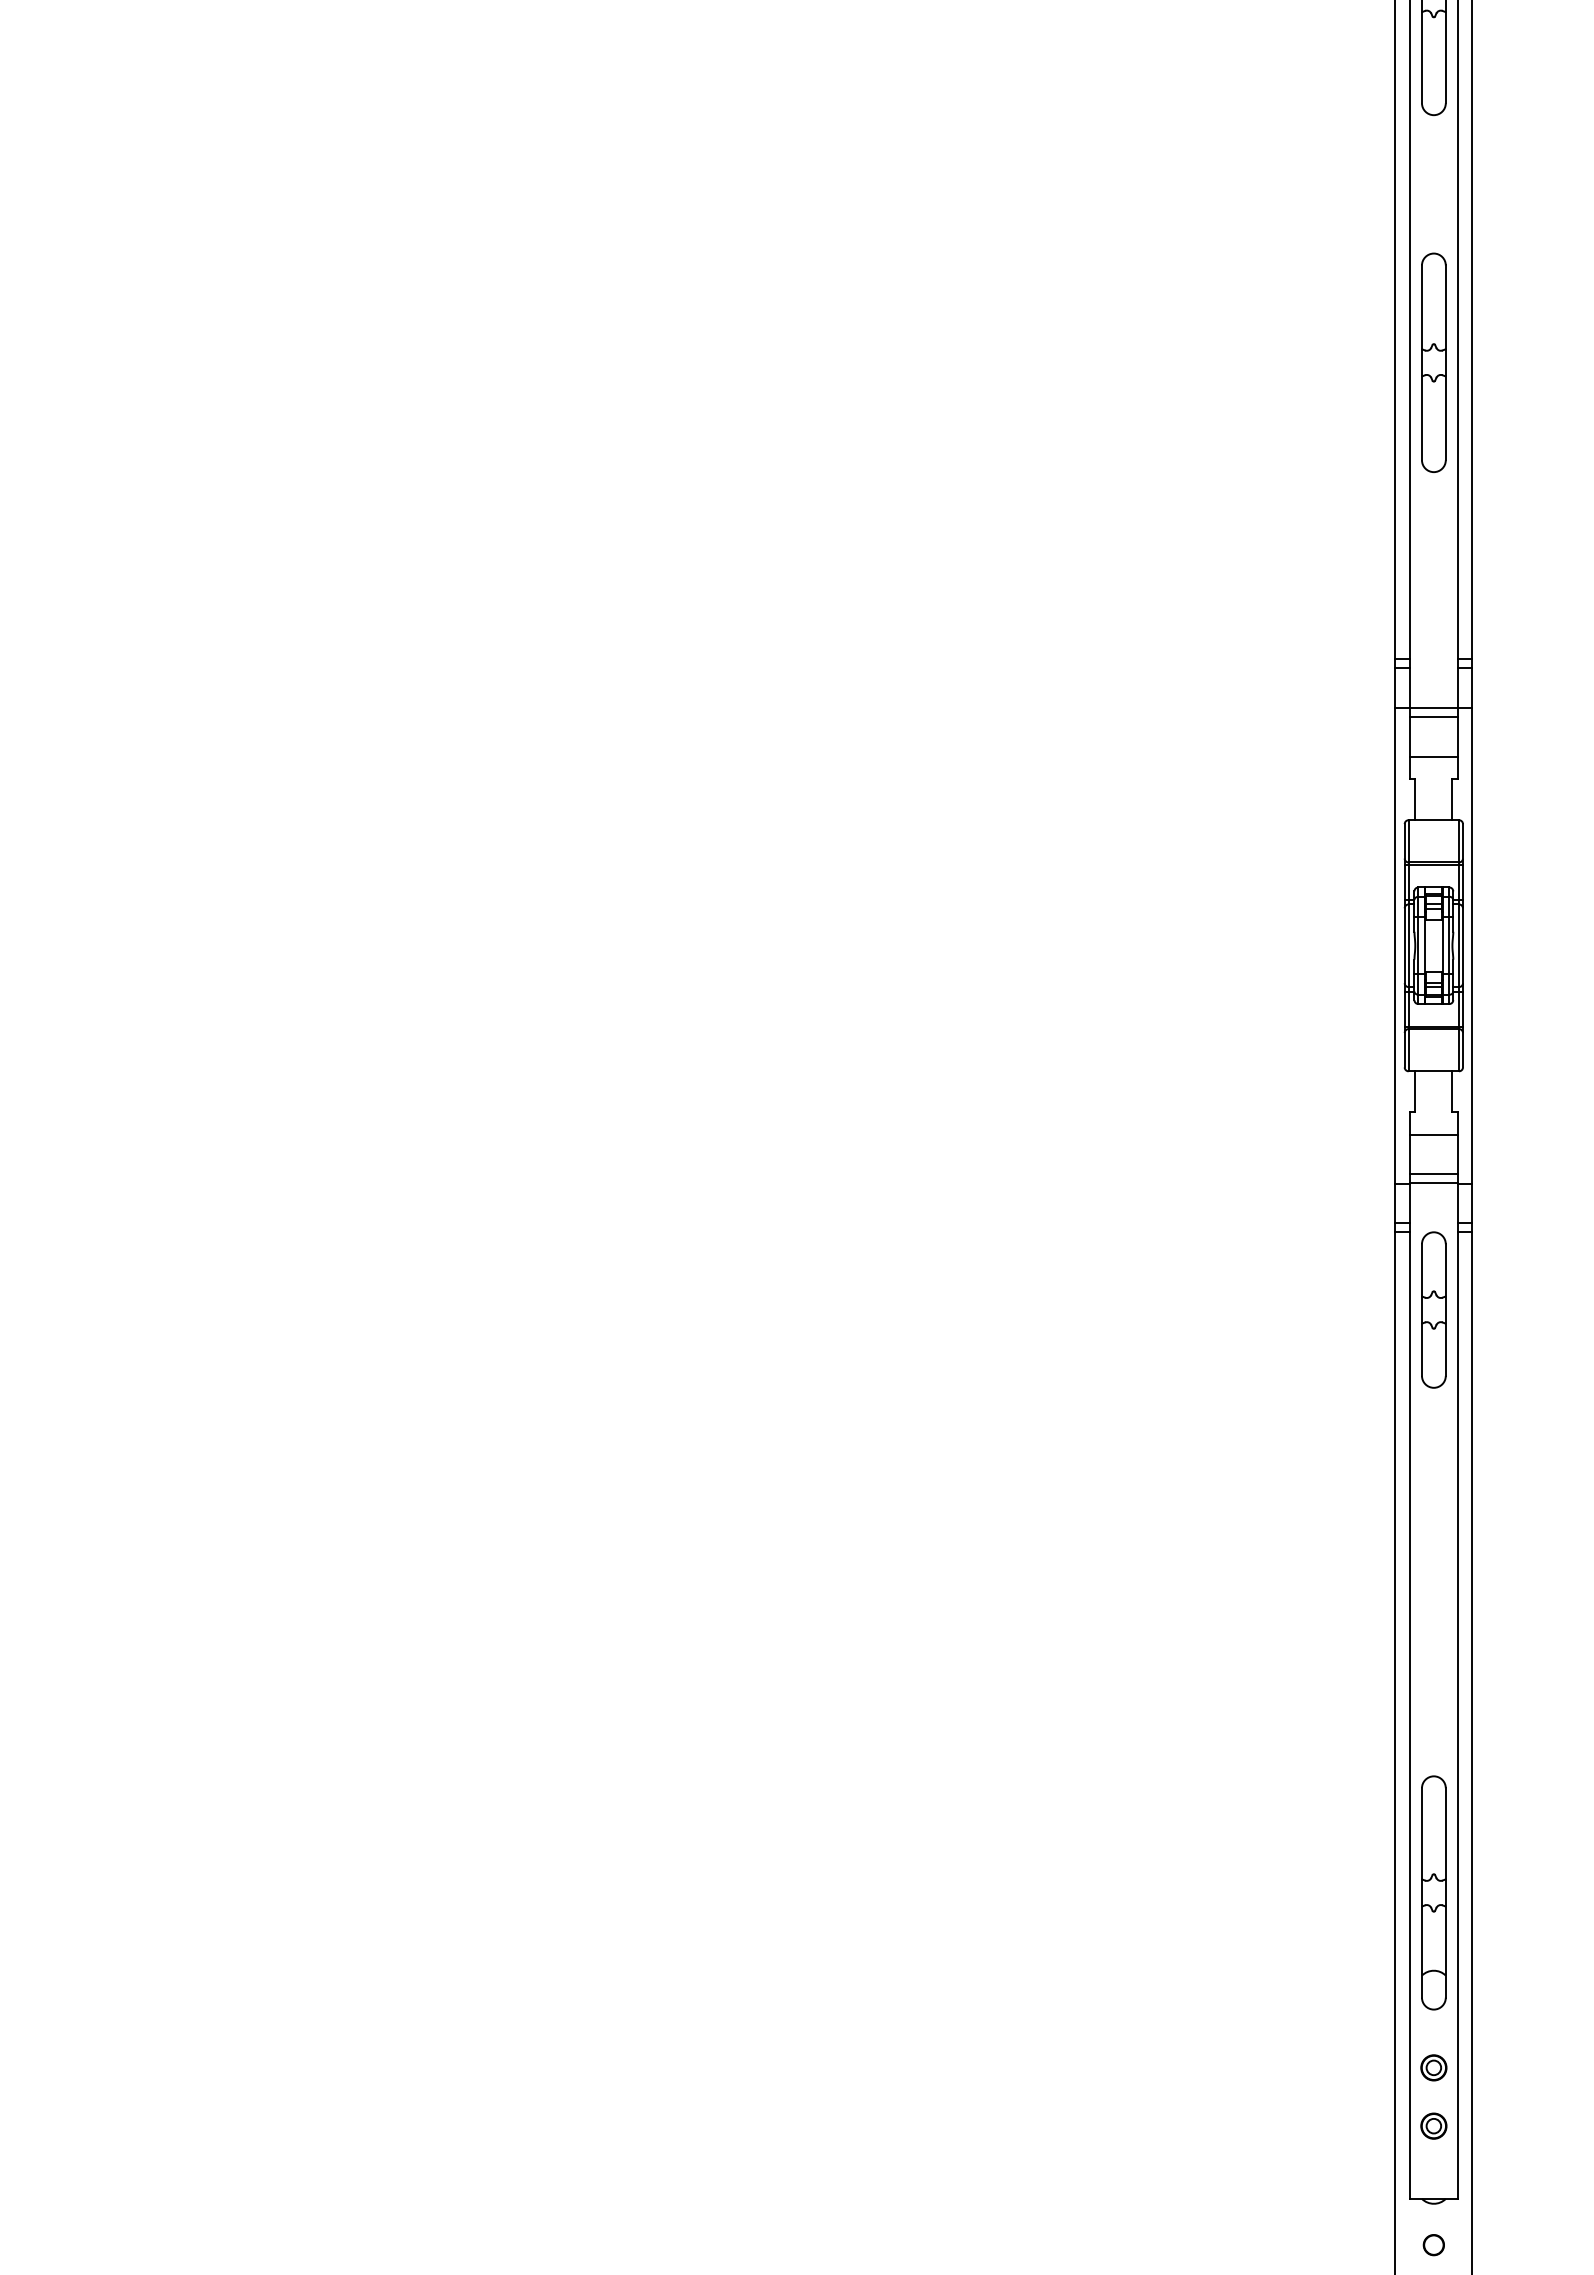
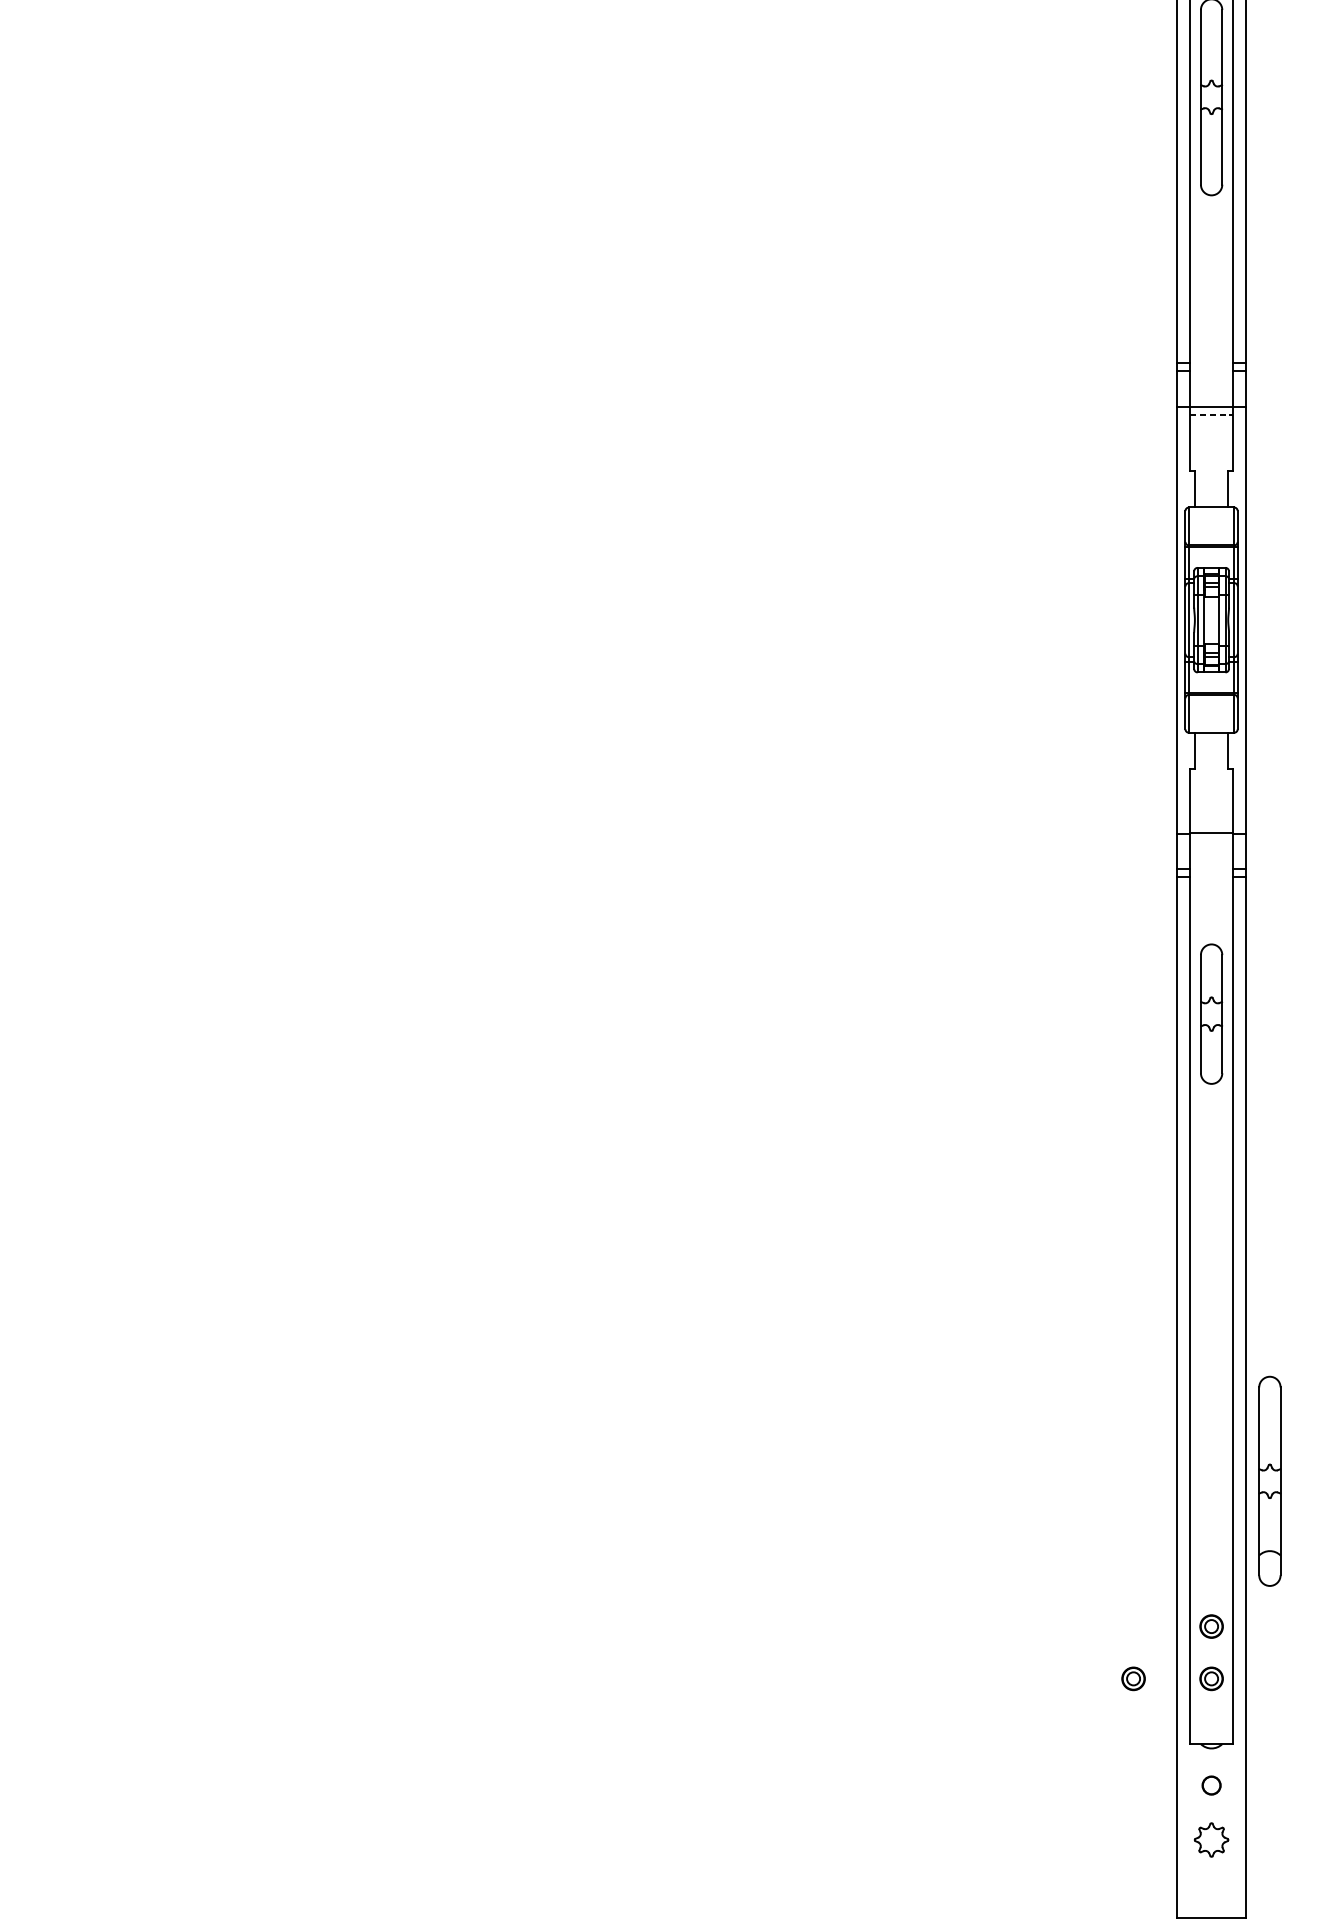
line: (1434, 717) -> (1212, 415), solid -> dashed
line: (1433, 756) -> (1211, 450), removed
line: (1433, 1134) -> (1211, 789), removed
line: (1433, 1174) -> (1211, 825), removed
part: (1433, 1309) -> (1211, 1013), moved
part: (1433, 1892) -> (1269, 1480), moved
part: (1346, 2125) -> (1133, 1678), added

